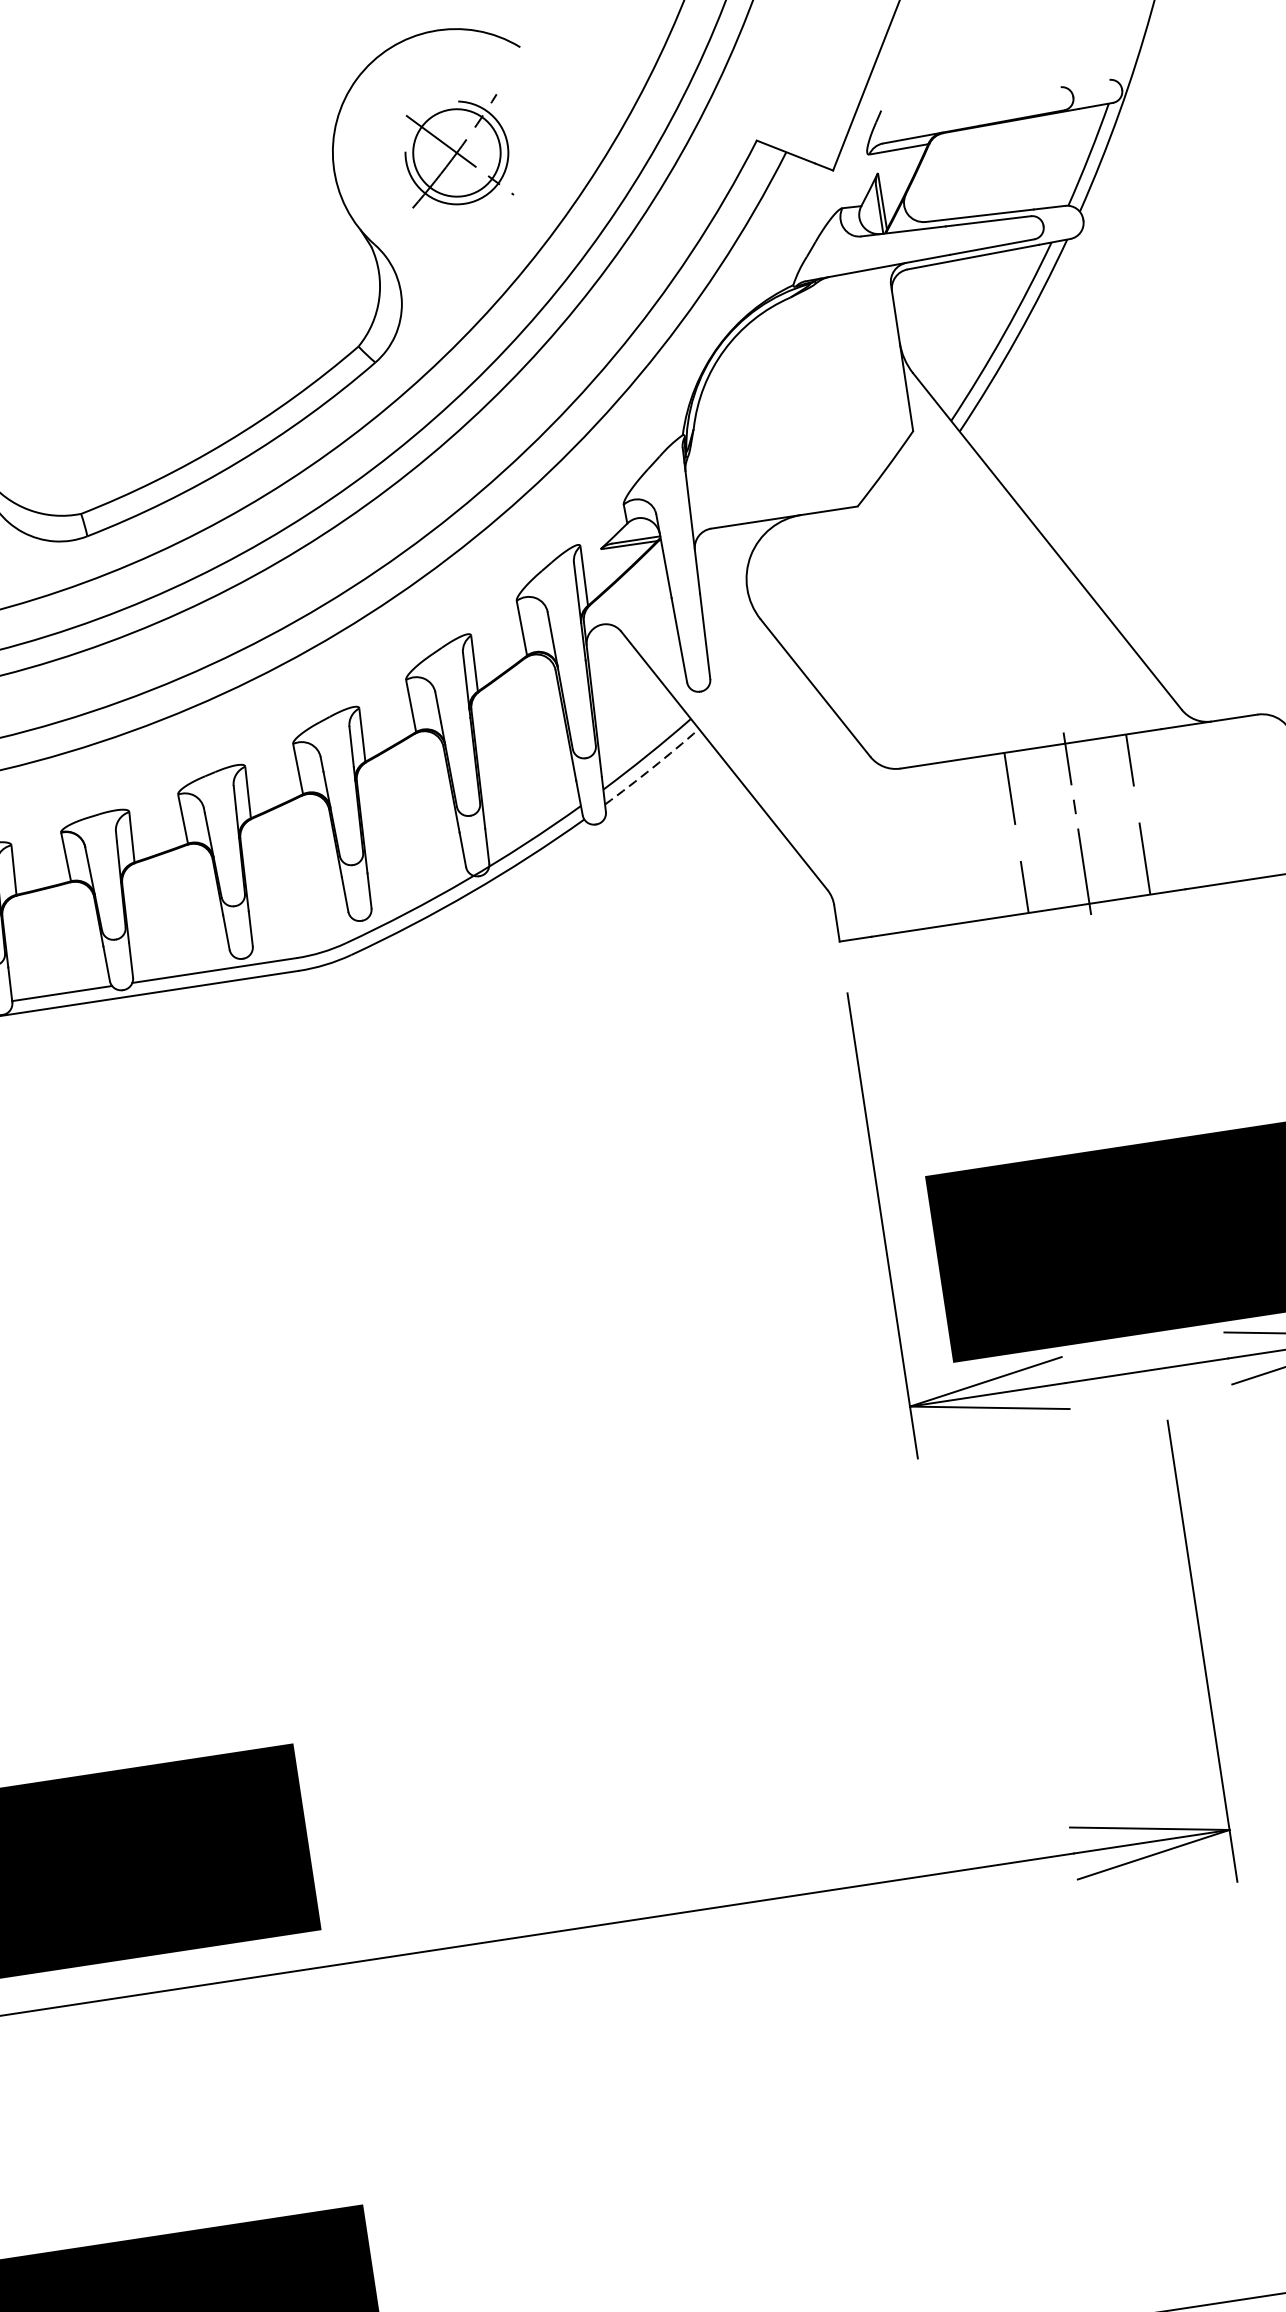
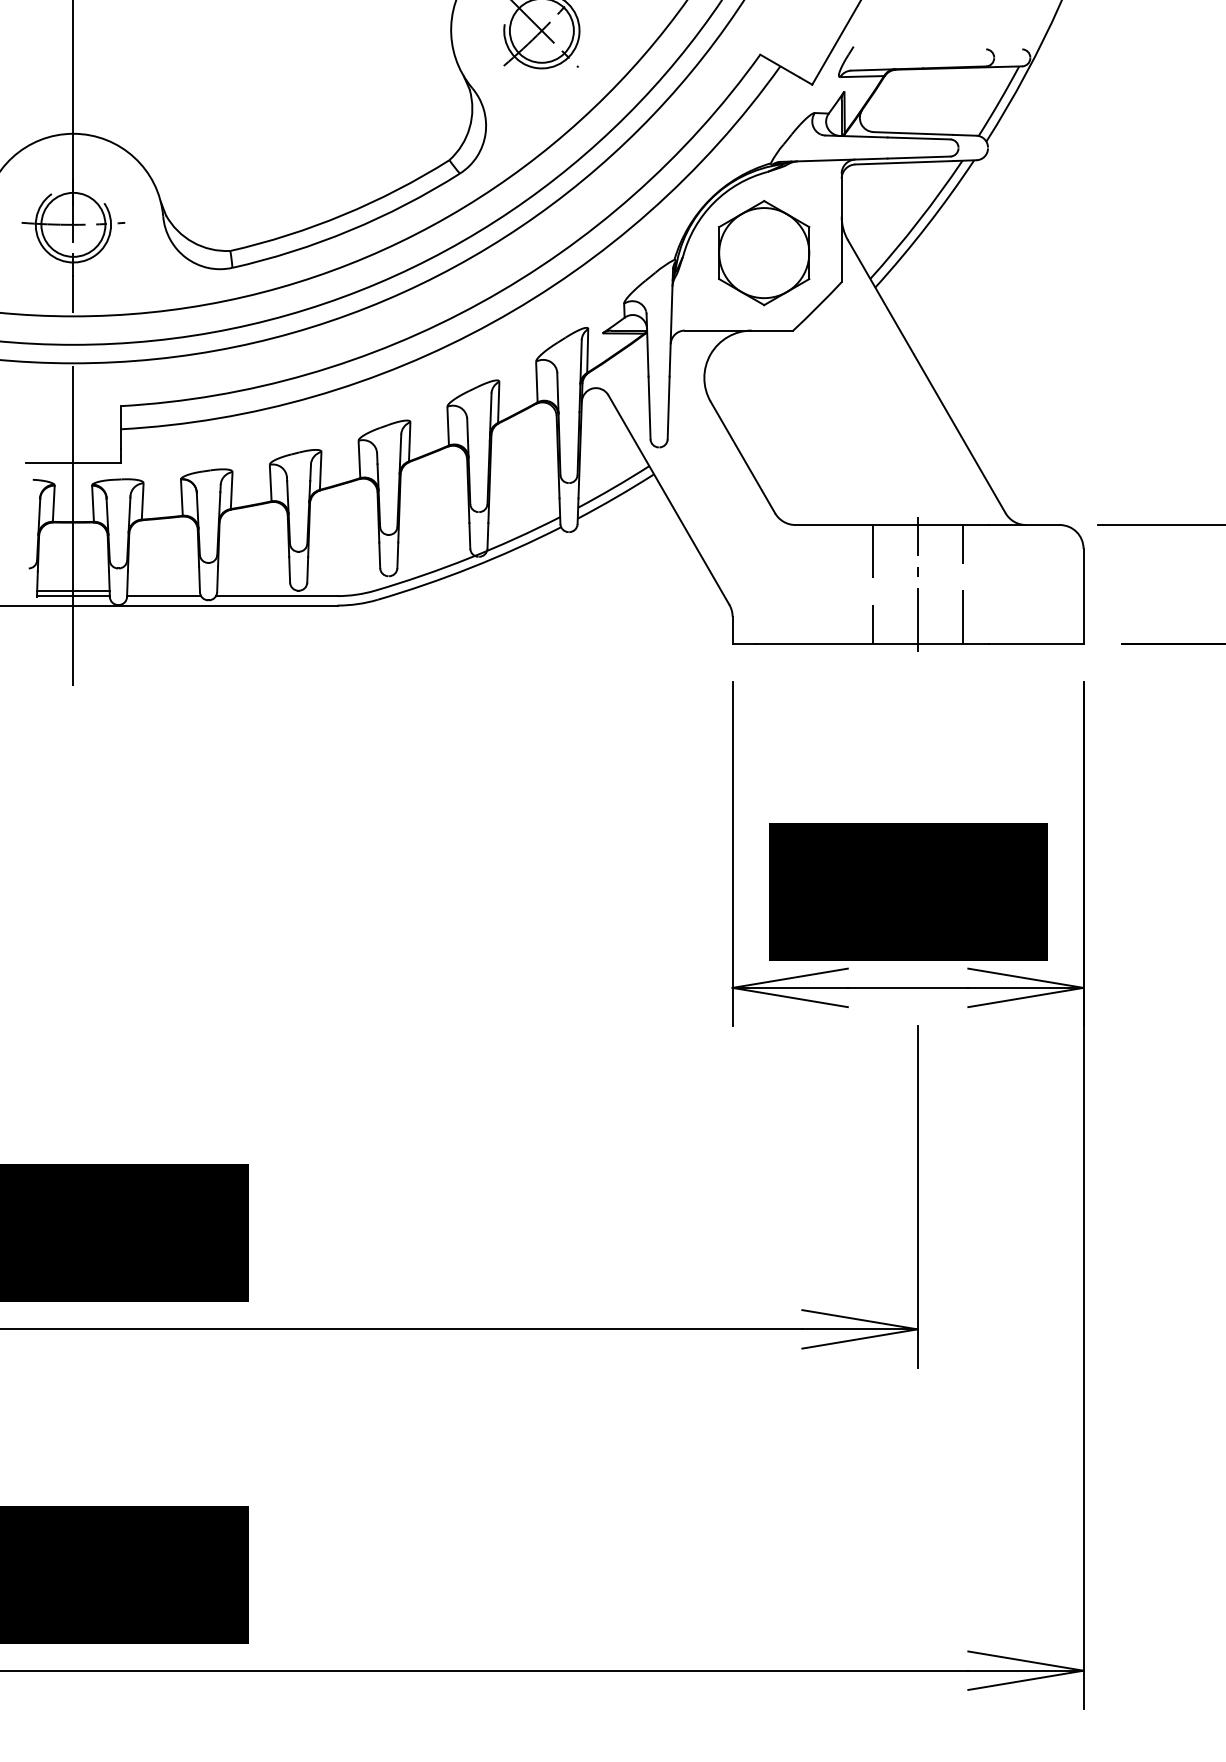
part: (803, 408) -> (764, 253), added
arc: (653, 767) -> (616, 497), dashed -> solid

